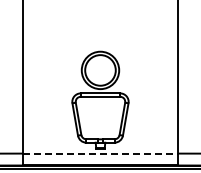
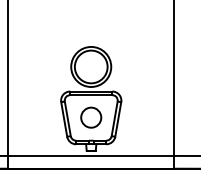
circle: (100, 117) -> (91, 117), added
line: (100, 153) -> (91, 155), dashed -> solid

